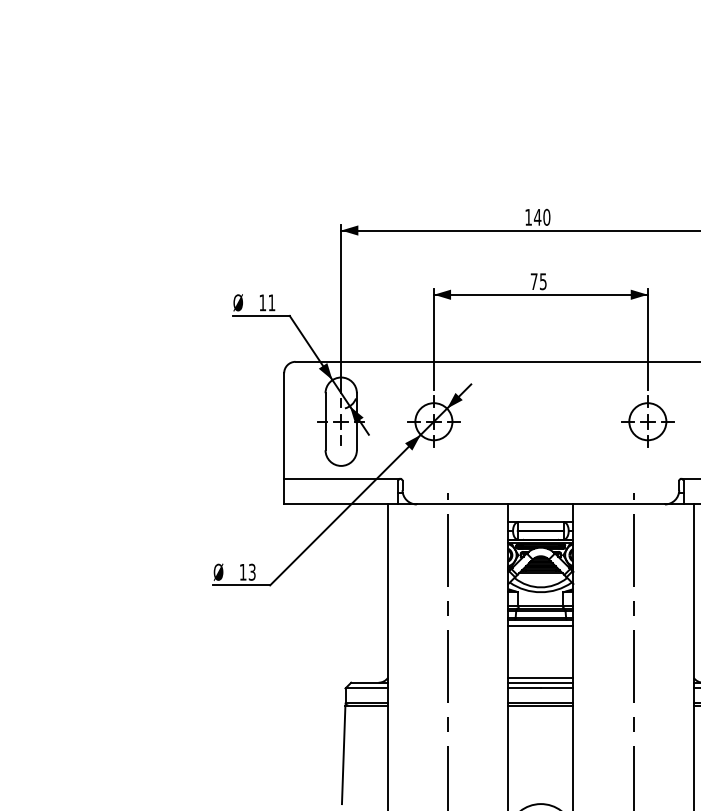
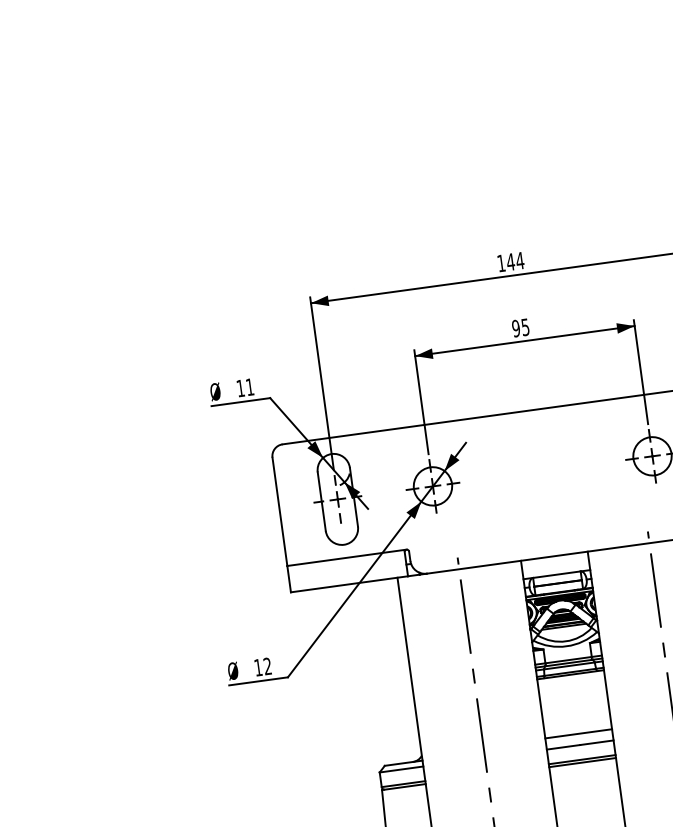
text: (546, 216) -> (519, 259), 140 -> 144
text: (533, 281) -> (515, 328), 75 -> 95
text: (251, 572) -> (266, 666), 13 -> 12
line: (540, 626) -> (571, 681), removed
line: (540, 682) -> (578, 738), removed

